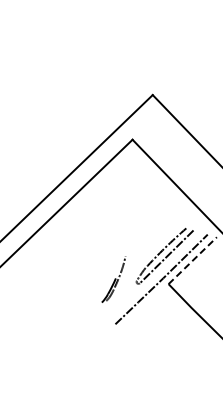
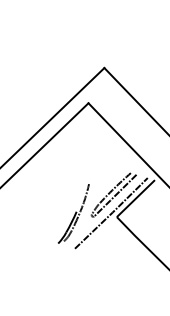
line: (192, 260) -> (135, 198), dashed -> solid
part: (113, 279) -> (73, 213), size x1.67

